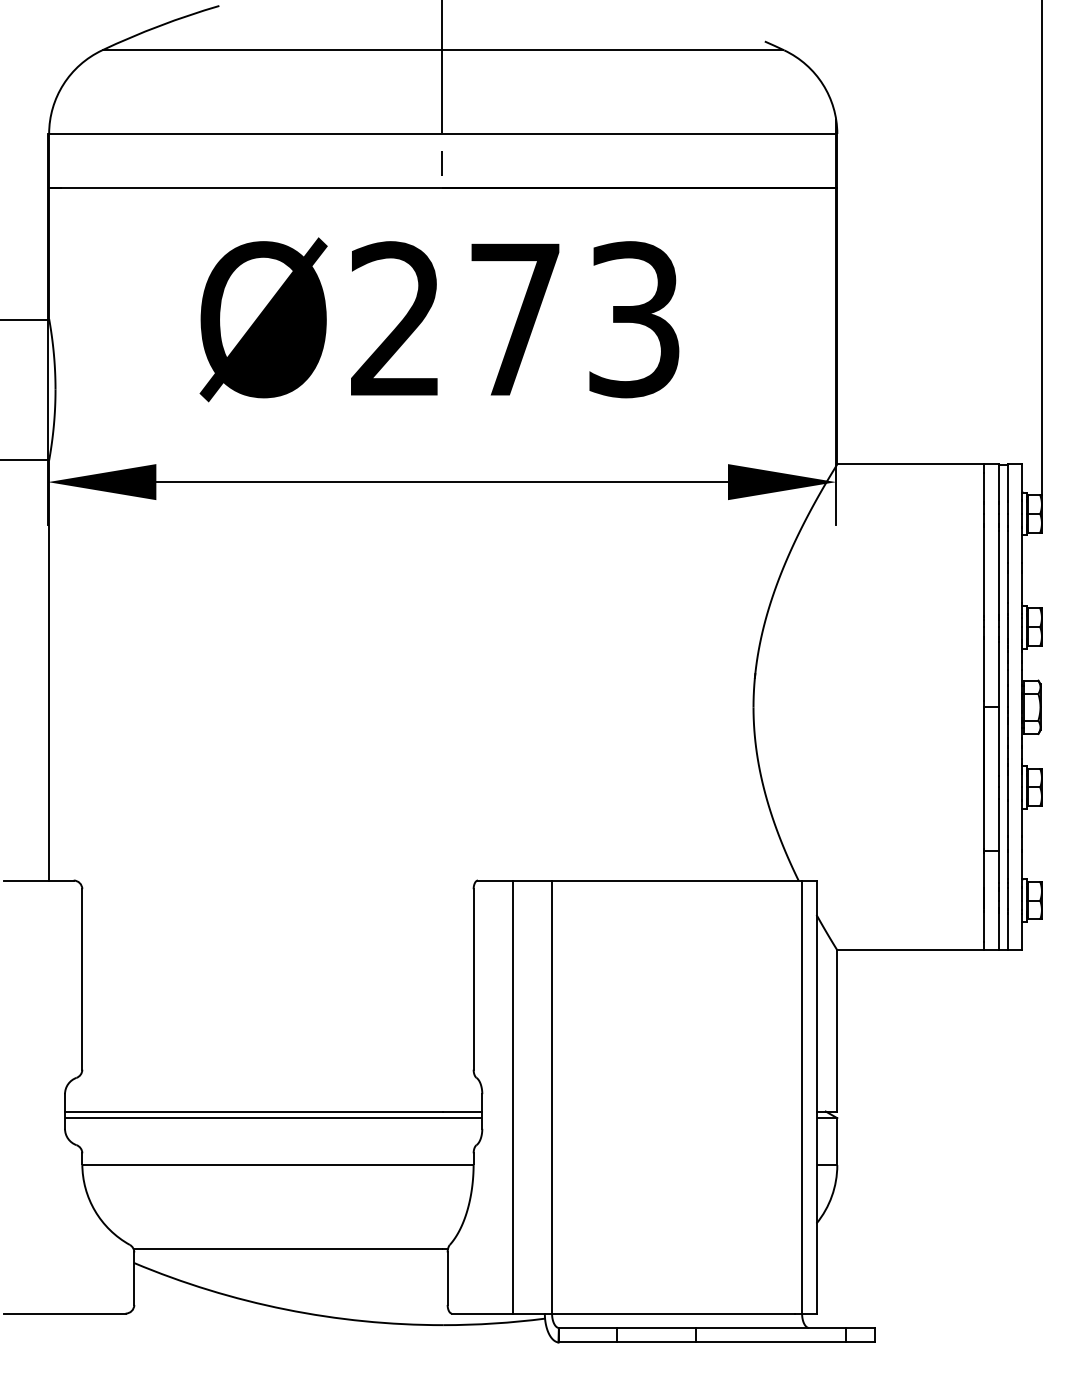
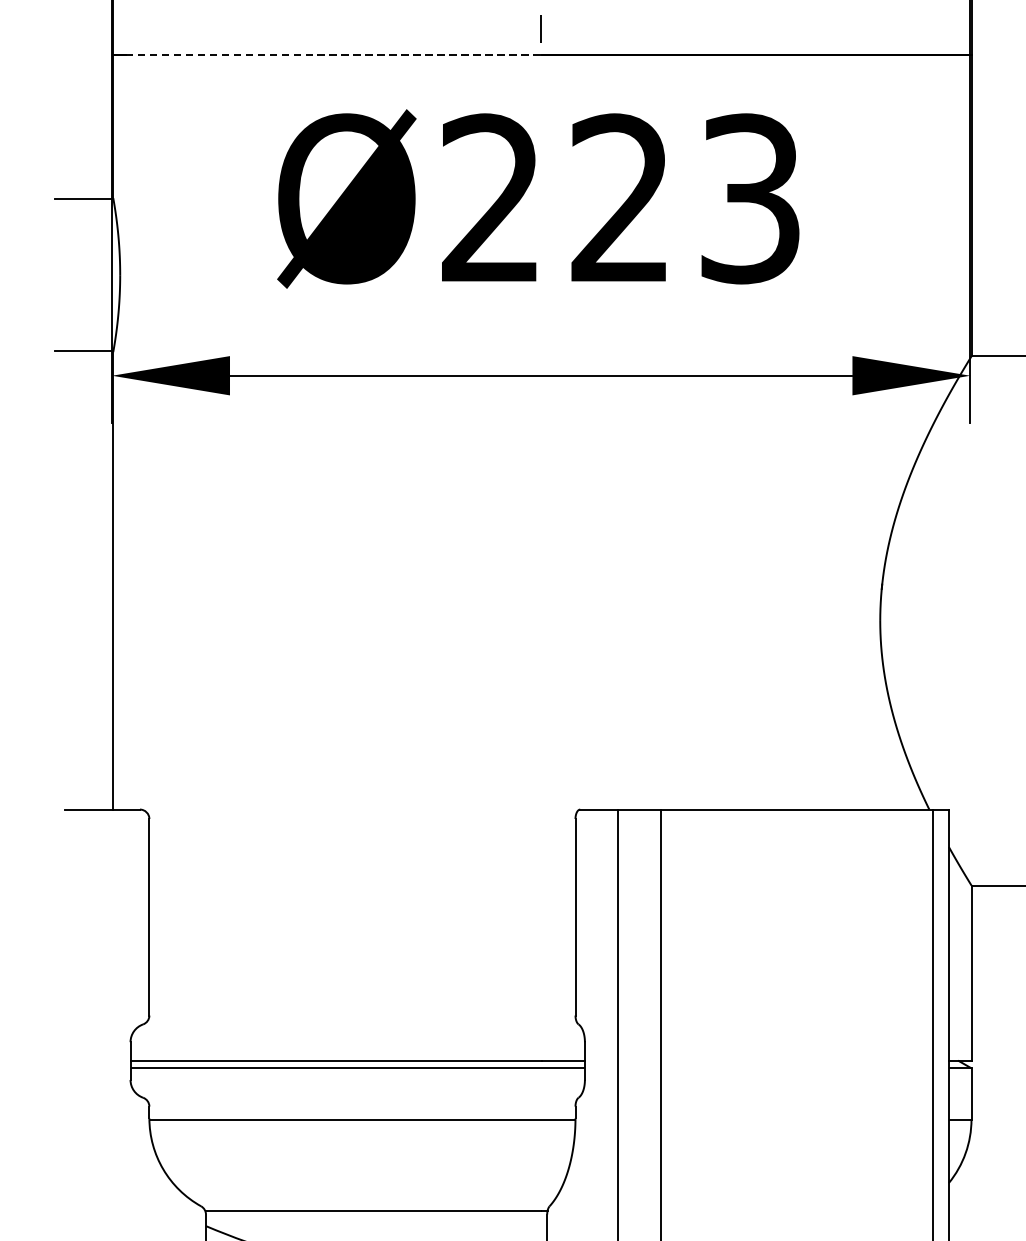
line: (252, 187) -> (334, 54), solid -> dashed
text: (514, 318) -> (619, 197), Ø273 -> Ø223

